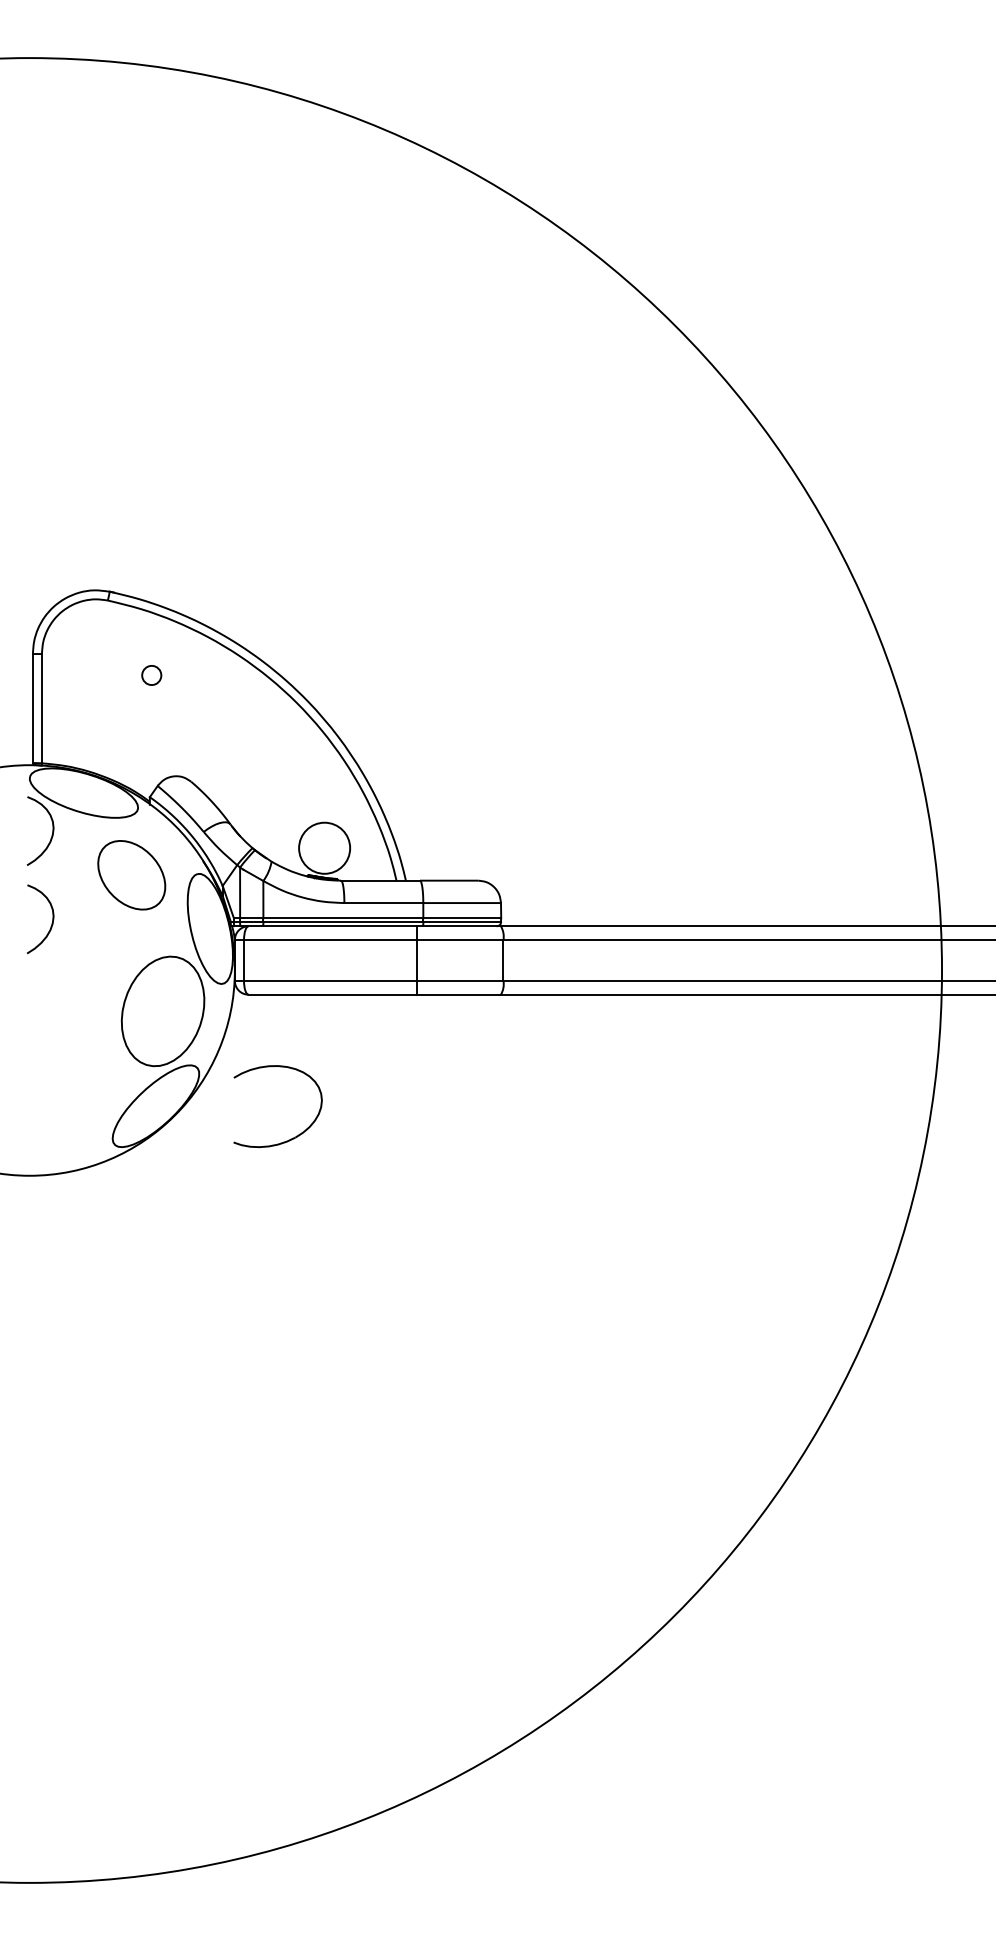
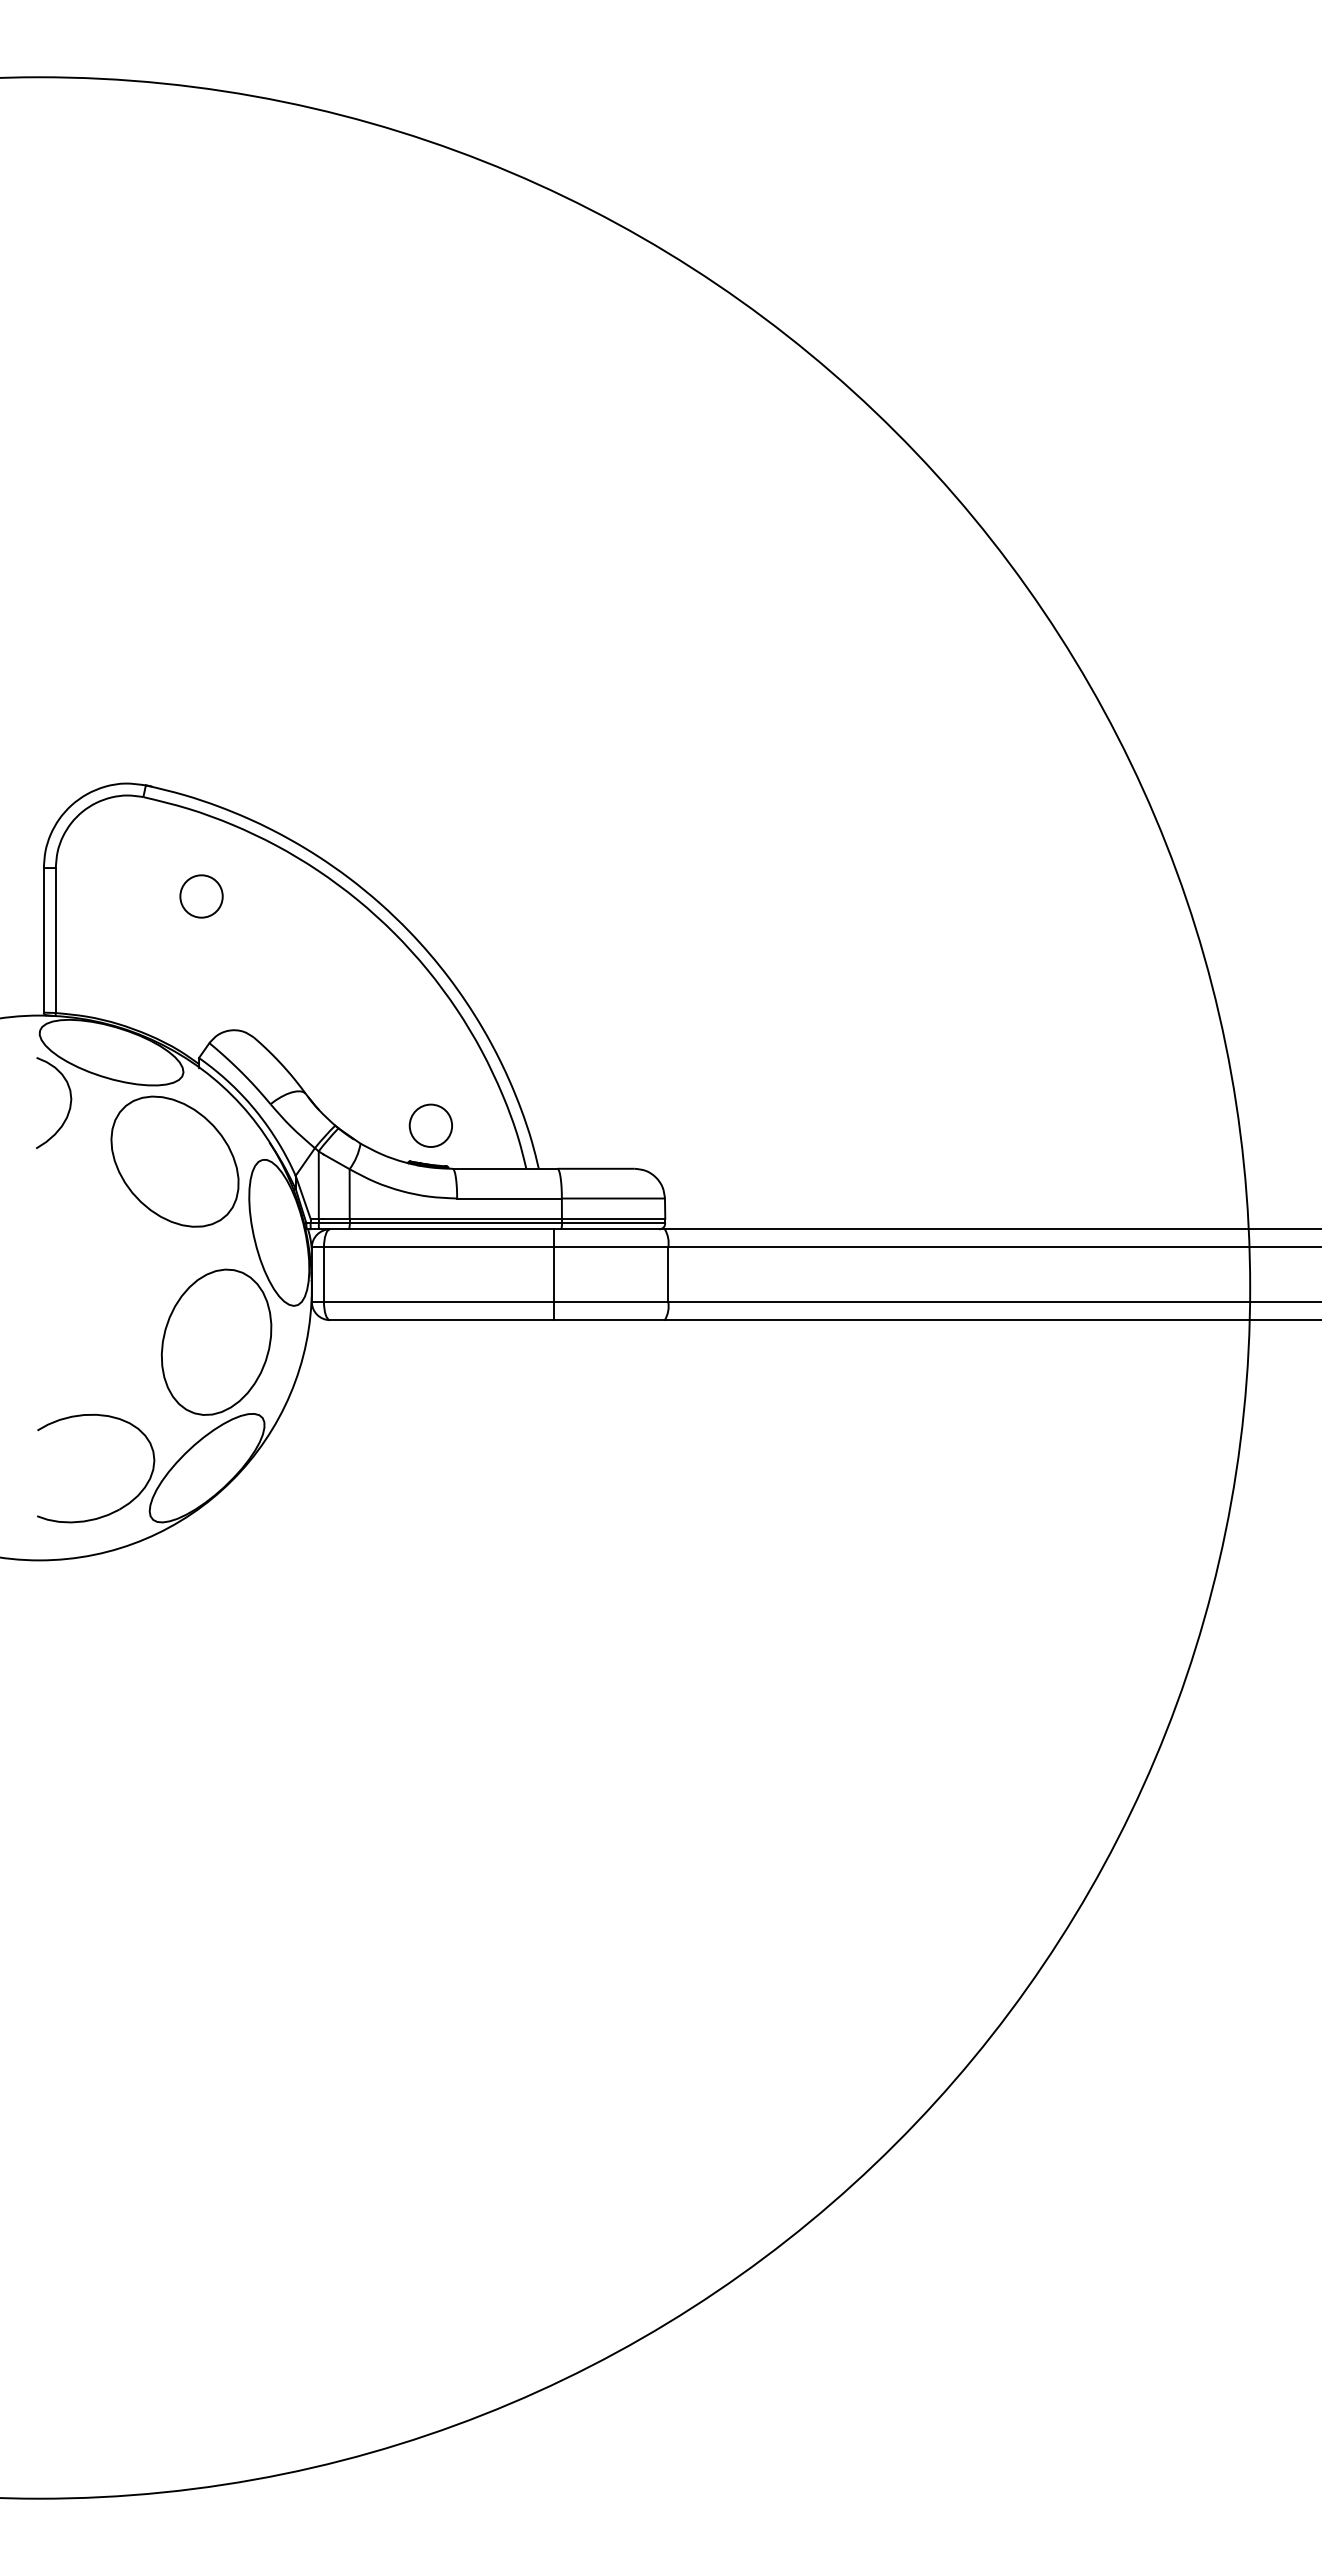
circle: (151, 675) -> (201, 896), size x1.67
circle: (324, 848) -> (430, 1125), size x0.62
part: (131, 875) -> (174, 1161), size x1.43
curve: (52, 919) -> (69, 1220), removed
part: (296, 1135) -> (120, 1507), moved

